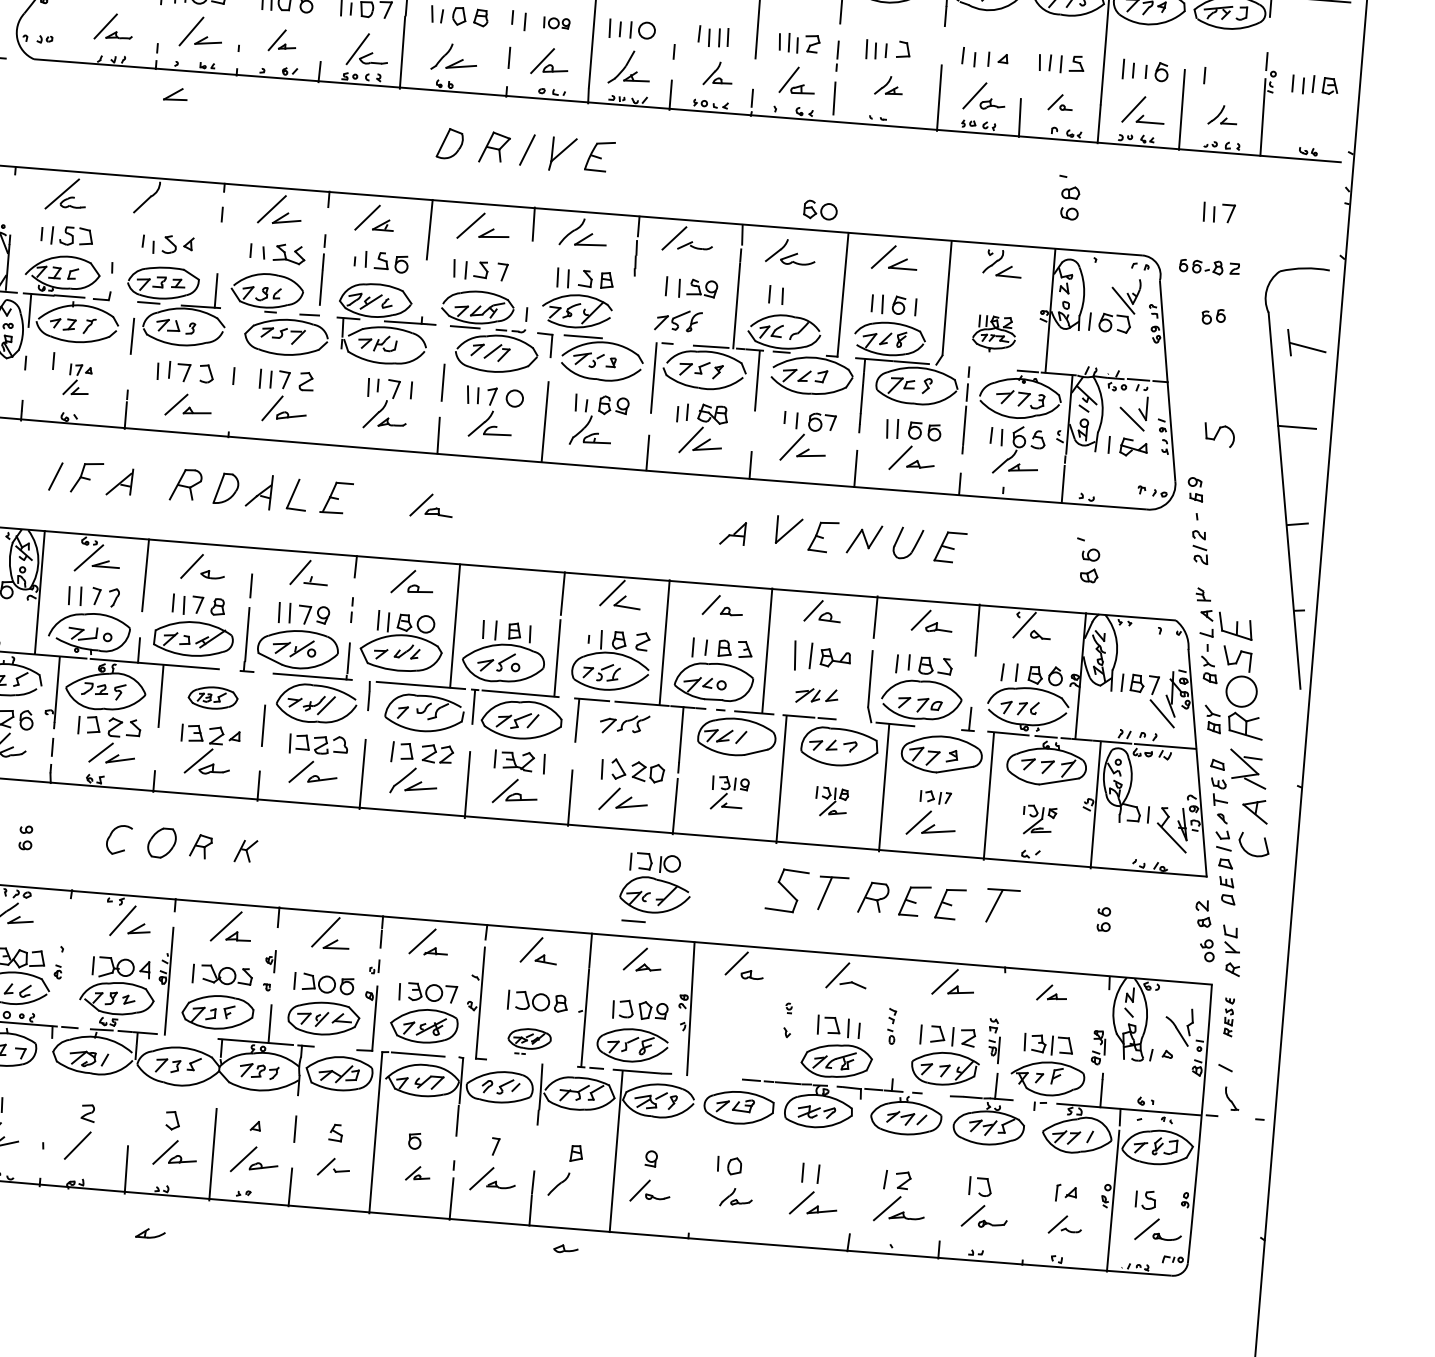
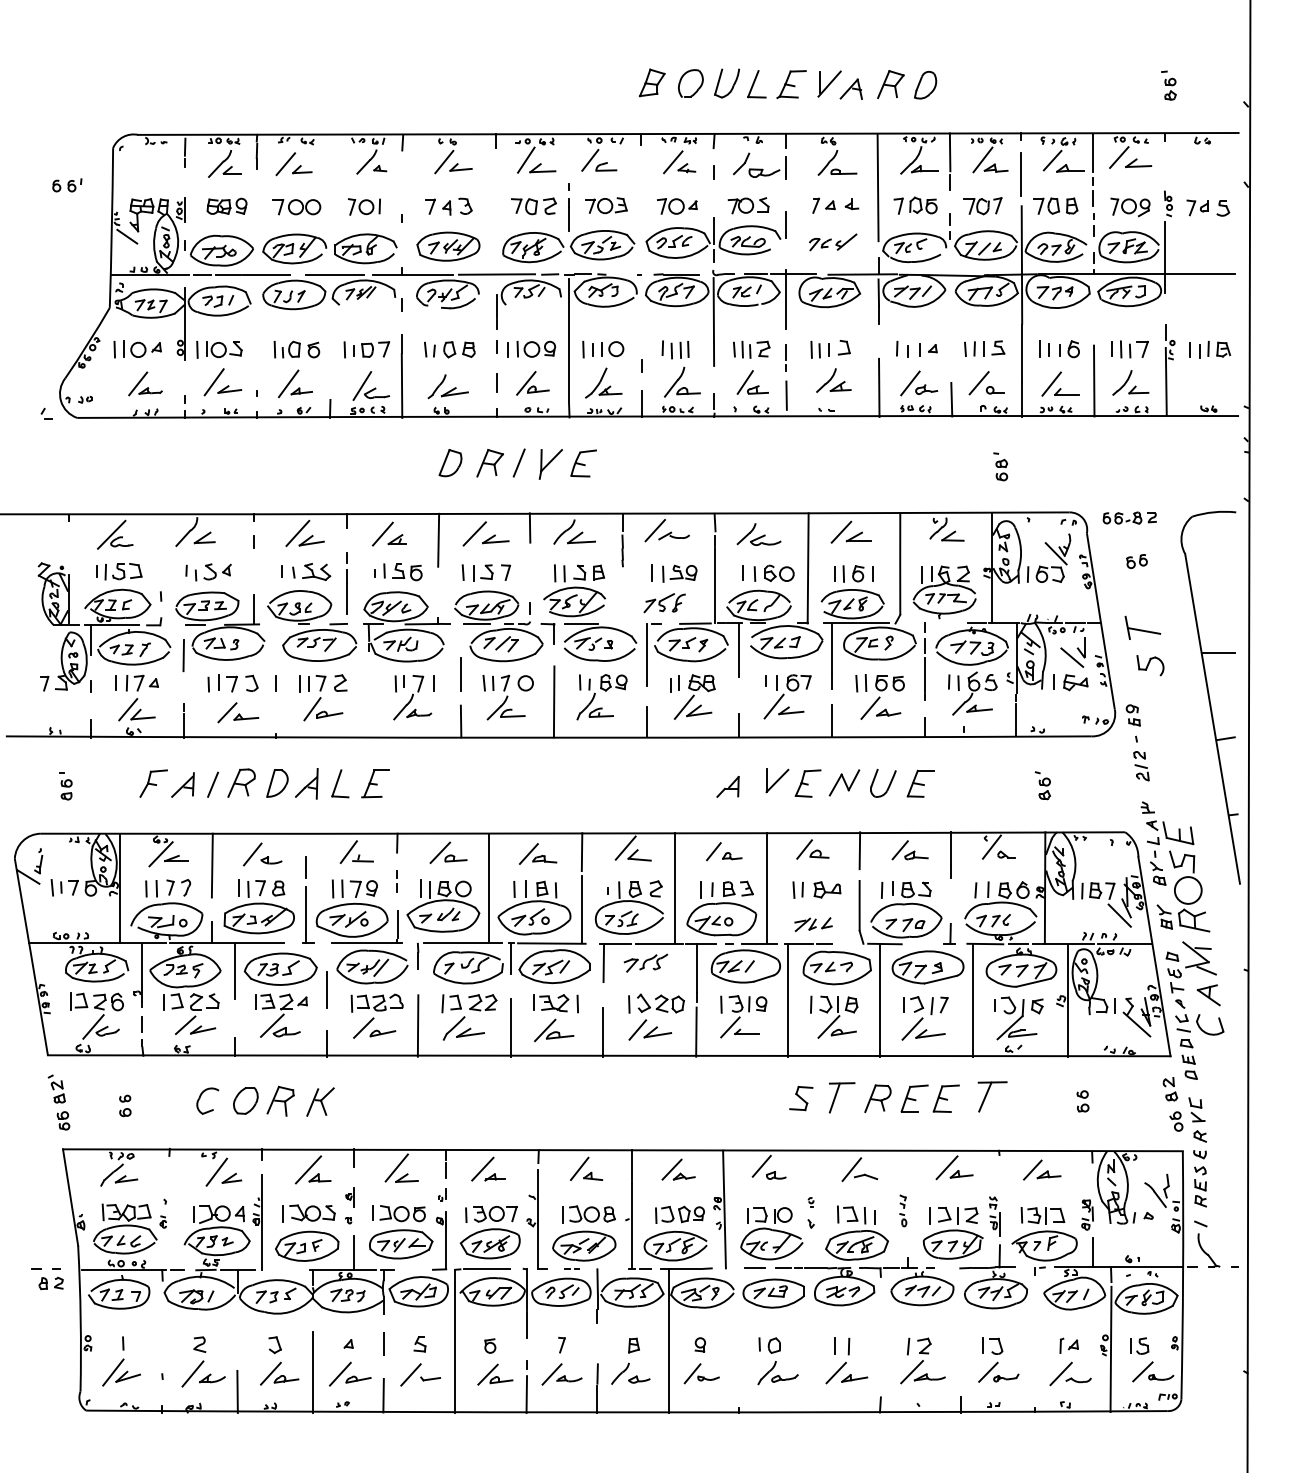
part: (556, 22) -> (535, 348), size x1.67
part: (281, 40) -> (294, 383), size x1.43
part: (717, 72) -> (681, 381), size x1.43
part: (888, 85) -> (833, 380), size x1.43
part: (175, 93) -> (204, 537), moved
part: (1060, 102) -> (986, 383), size x1.67
part: (1222, 114) -> (1130, 382), size x1.43
part: (1068, 197) -> (1000, 466), size x0.71
part: (820, 209) -> (779, 572), moved
part: (1219, 213) -> (1134, 349), moved
part: (994, 334) -> (944, 592), size x1.67
part: (1306, 343) -> (1142, 627), moved
part: (77, 379) -> (138, 697), size x1.67
line: (55, 476) -> (212, 784), moved
part: (432, 505) -> (538, 853), moved
part: (1087, 560) -> (1042, 785), size x0.71
part: (801, 655) -> (797, 889), size x0.62
part: (212, 697) -> (280, 968), size x1.67
part: (729, 793) -> (743, 1016), size x1.43
part: (935, 797) -> (925, 1005), size x1.67
part: (832, 801) -> (834, 1016), size x1.67
part: (1038, 820) -> (1018, 1018), size x1.67
part: (201, 845) -> (280, 1100), size x1.43
part: (245, 850) -> (320, 1101), size x1.43
part: (655, 888) -> (771, 1237), moved
part: (787, 890) -> (801, 1098), size x0.62
part: (1052, 992) -> (1042, 1169), size x1.43
part: (1228, 1016) -> (1199, 1178), size x1.67
part: (529, 1041) -> (584, 1249), size x1.67
part: (1231, 1098) -> (1208, 1250), size x1.67
part: (333, 1166) -> (420, 1374), size x1.43
part: (418, 1173) -> (495, 1374), size x1.67
part: (735, 1198) -> (777, 1373), size x1.43
part: (1065, 1224) -> (1070, 1373), size x1.43
part: (150, 1233) -> (212, 1378), moved
part: (566, 1248) -> (639, 1379), moved

